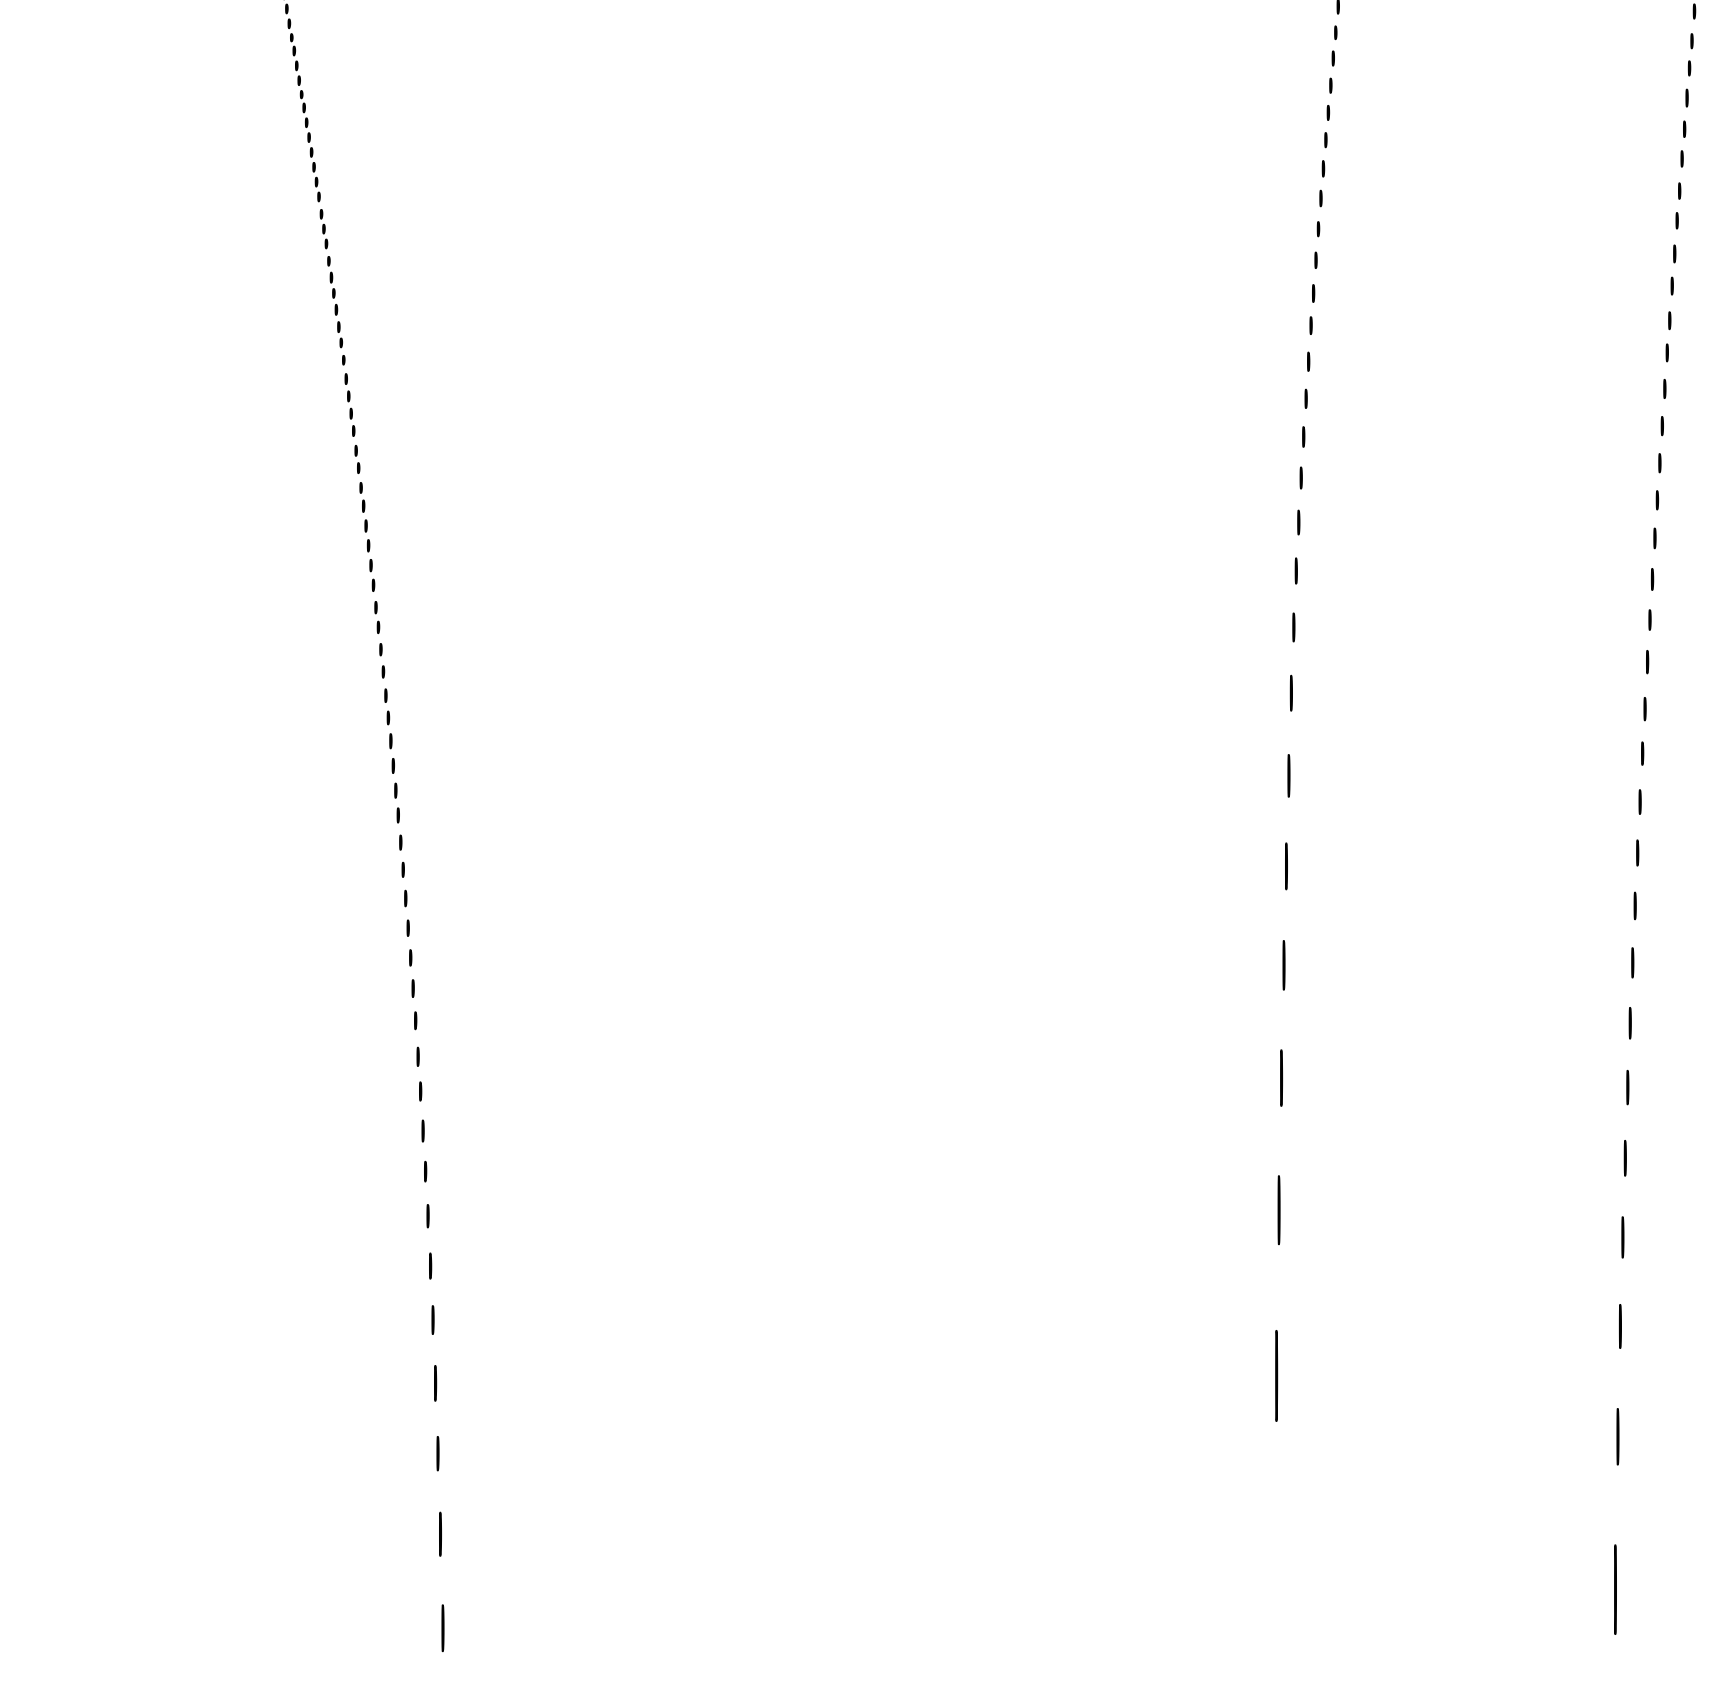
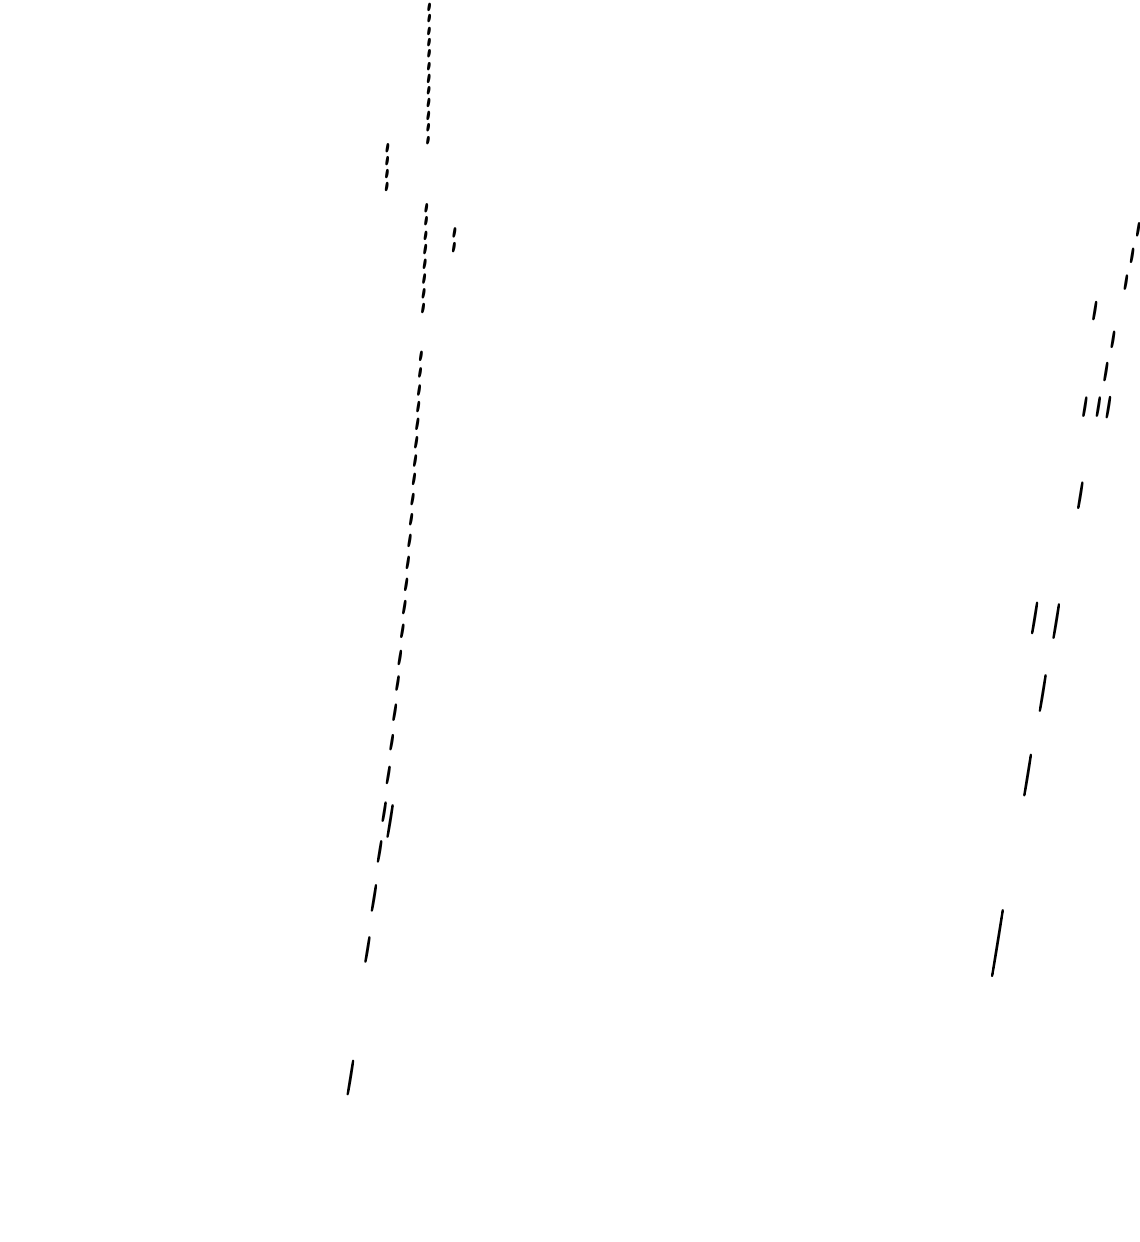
part: (349, 404) -> (386, 166), moved
line: (1303, 436) -> (1119, 309), removed
line: (1270, 443) -> (1094, 310), added
line: (1277, 573) -> (1084, 406), added
part: (377, 617) -> (454, 239), moved
line: (1293, 627) -> (1108, 407), moved
line: (1288, 775) -> (1034, 617), moved
line: (1278, 1209) -> (1009, 870), removed
line: (1276, 1375) -> (997, 942), moved
line: (440, 1533) -> (390, 820), moved

